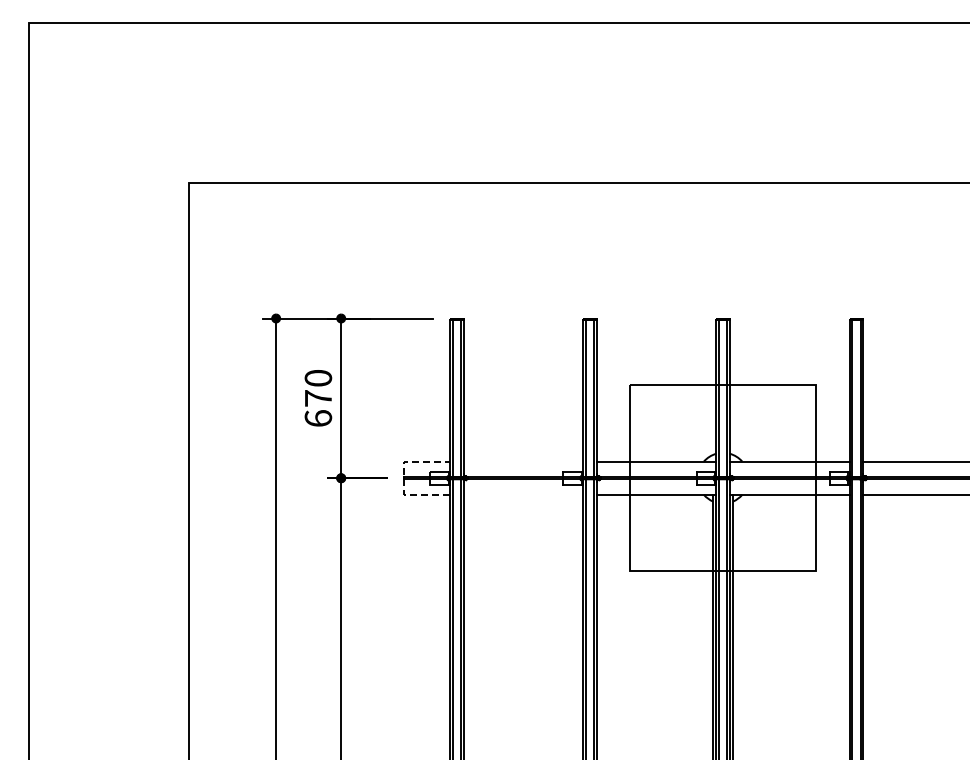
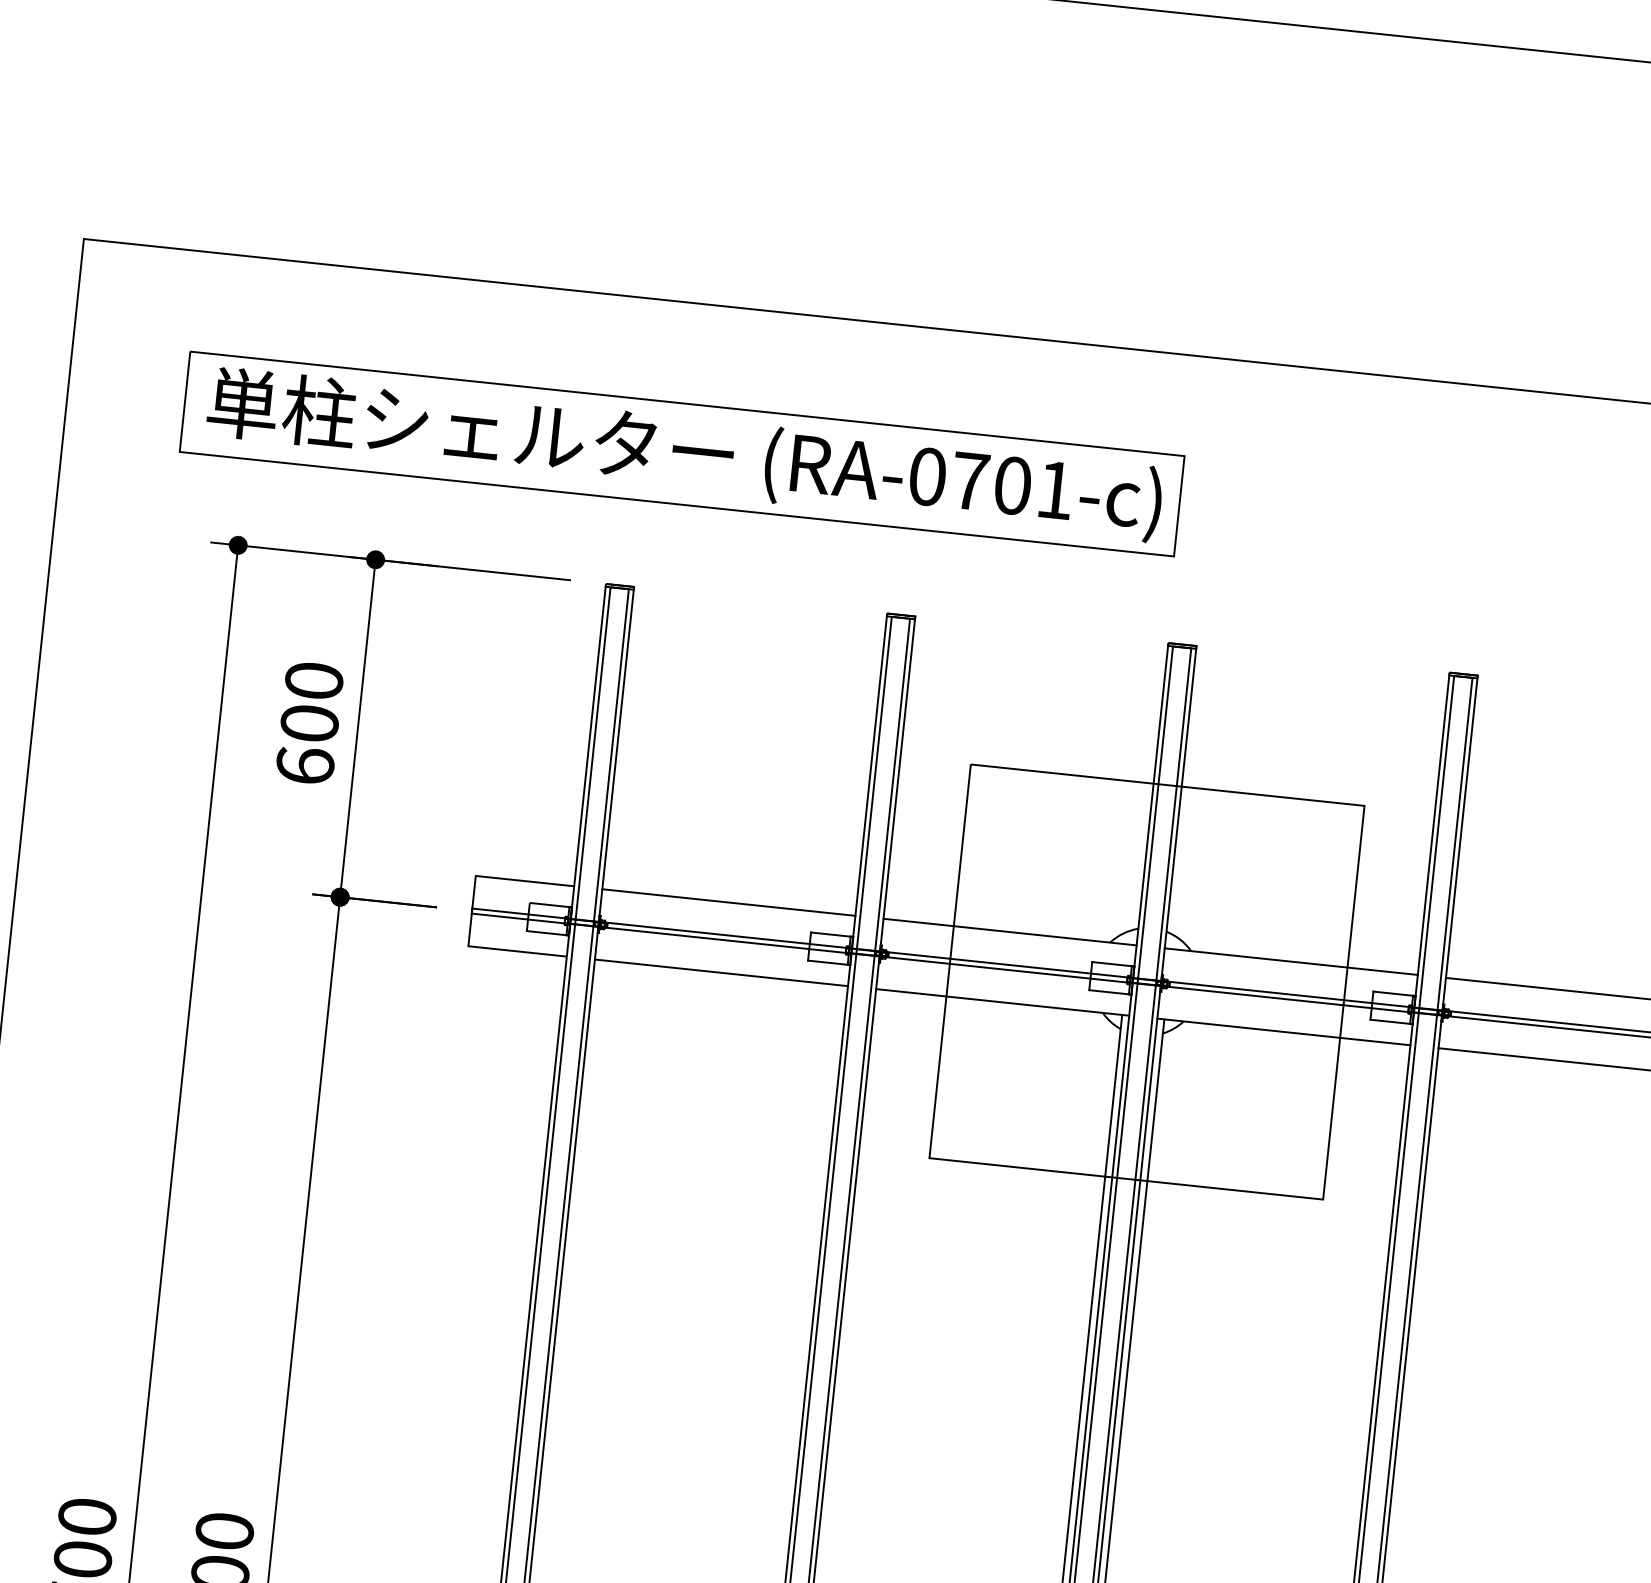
part: (479, 253) -> (682, 453), added
text: (318, 398) -> (309, 723), 670 -> 600
line: (523, 461) -> (729, 902), added
line: (403, 478) -> (471, 911), dashed -> solid
line: (523, 494) -> (721, 972), added

